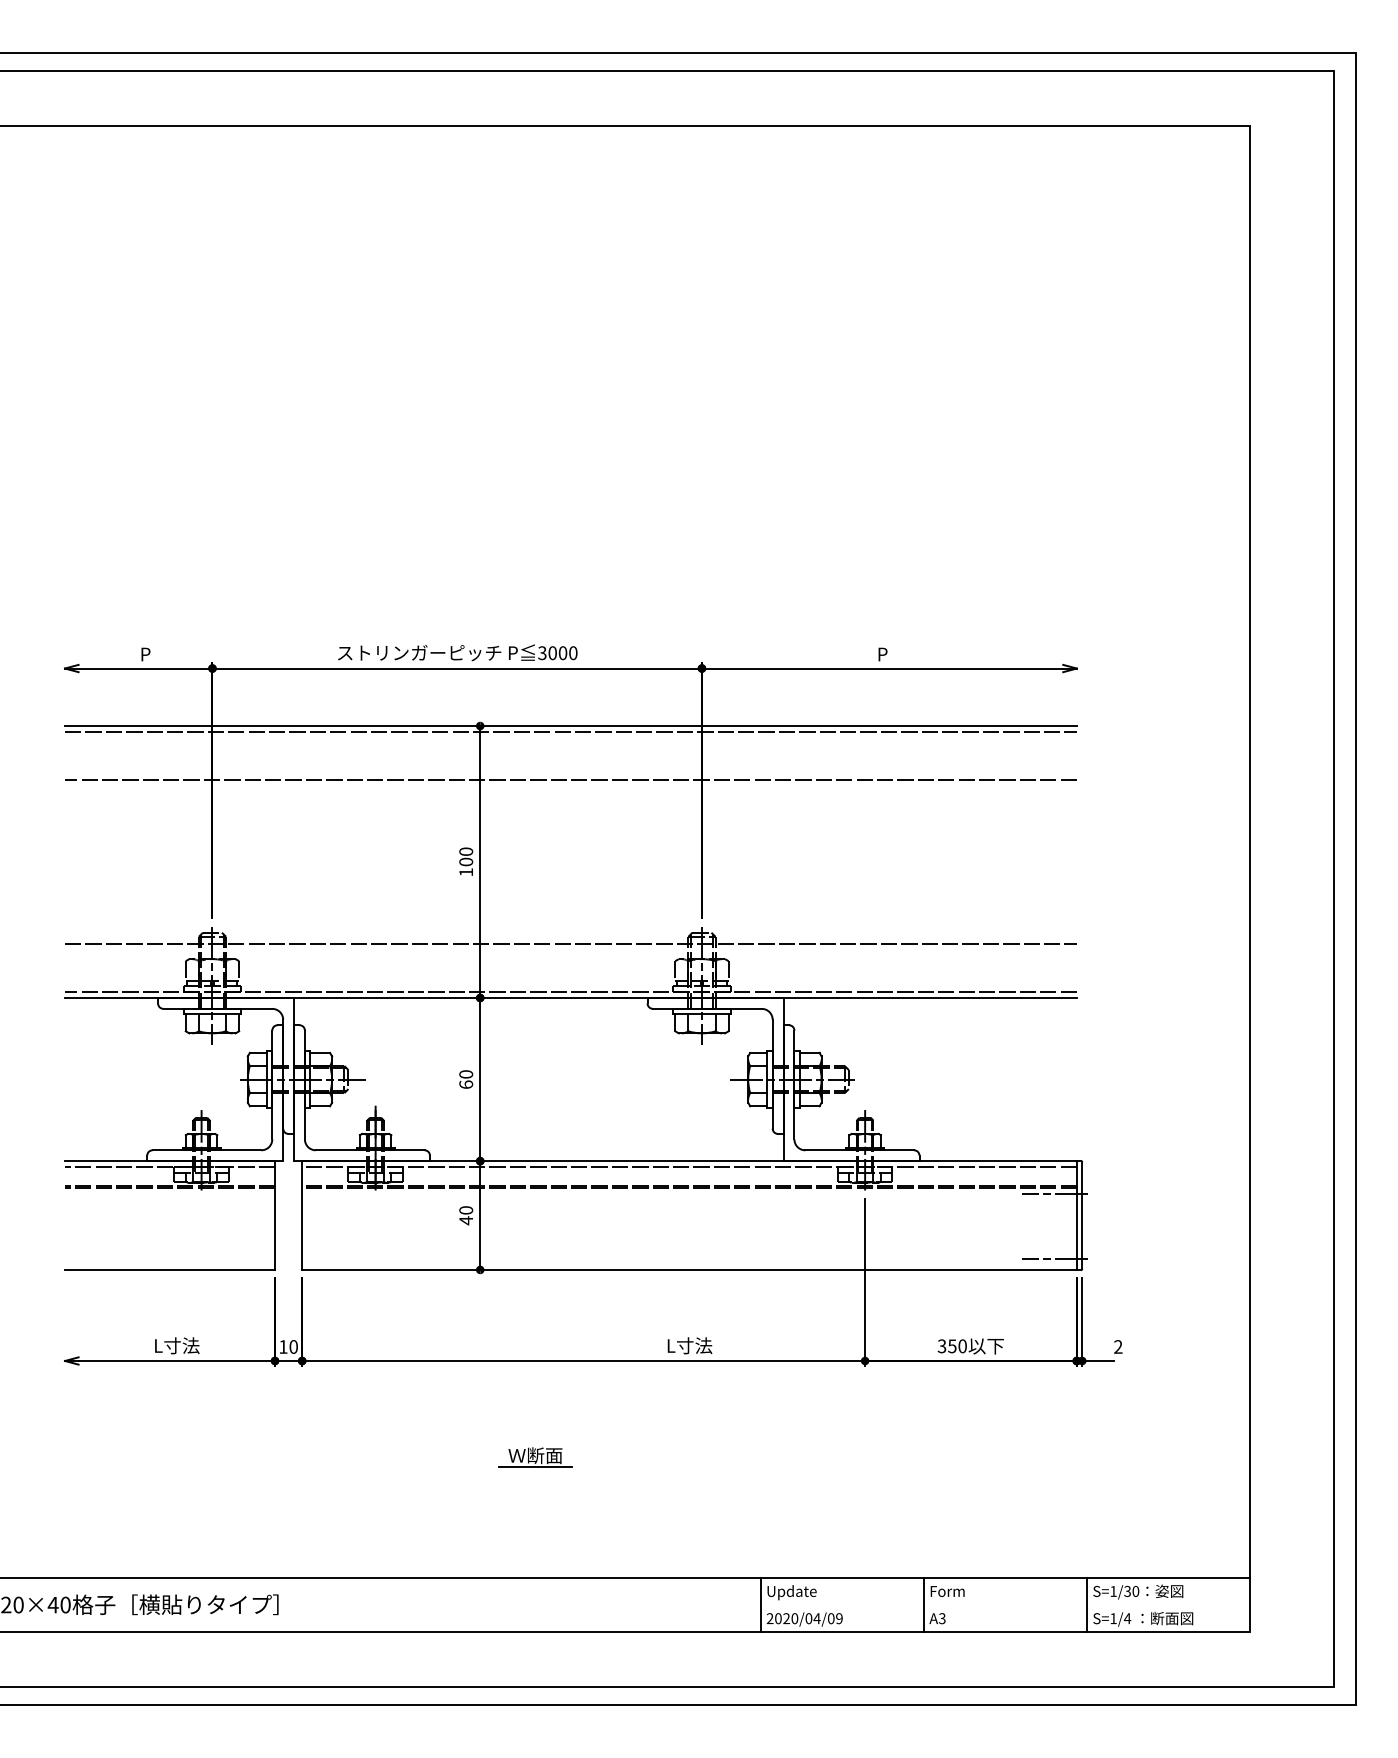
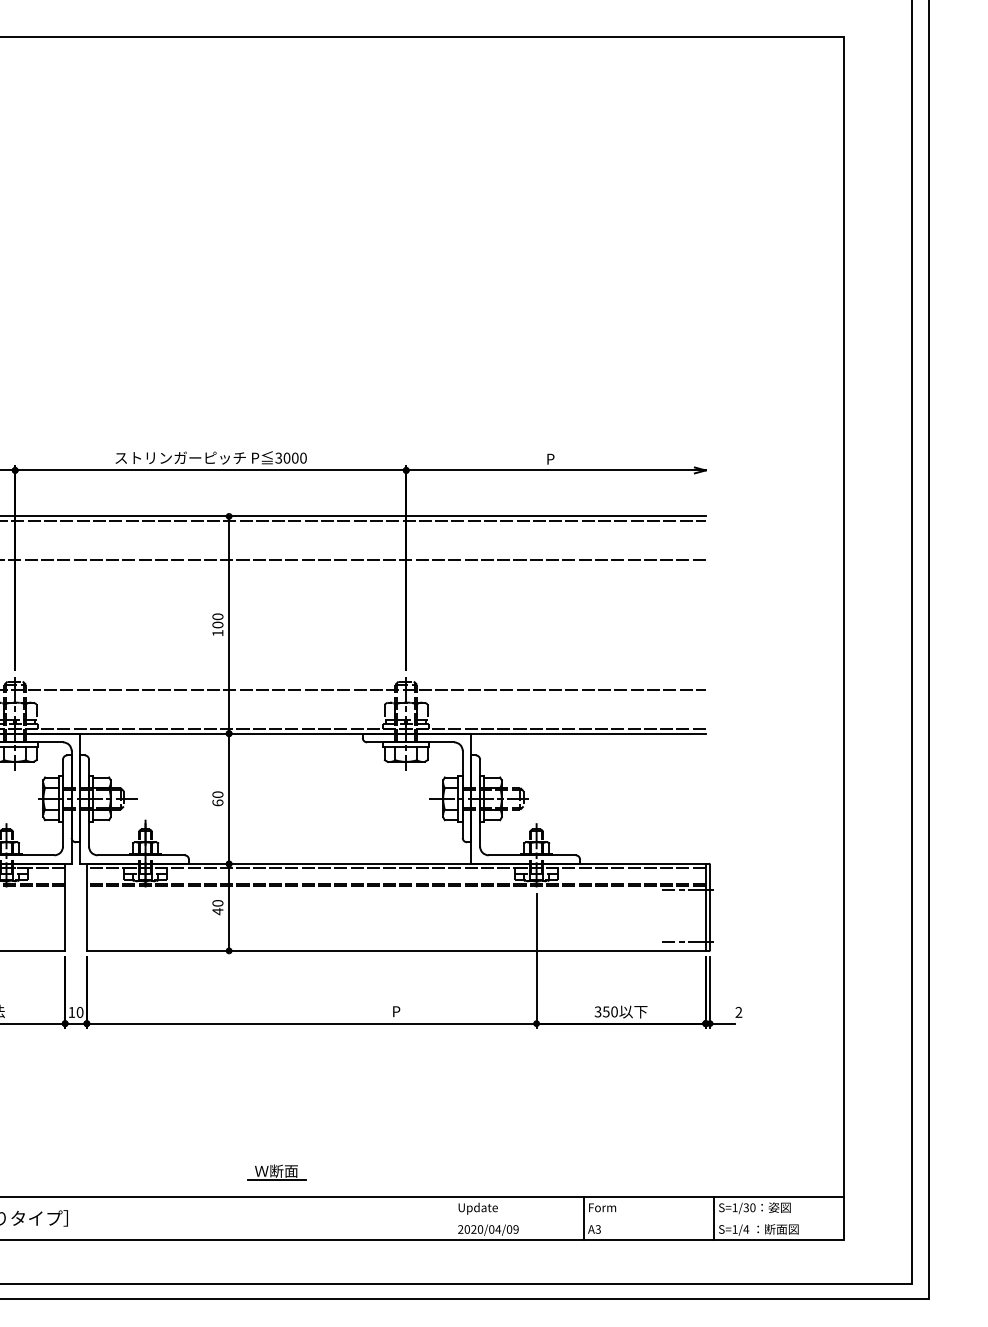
text: (689, 1345) -> (396, 1011), L寸法 -> P
part: (535, 1457) -> (276, 1172), moved
line: (760, 1604) -> (453, 1218), removed

